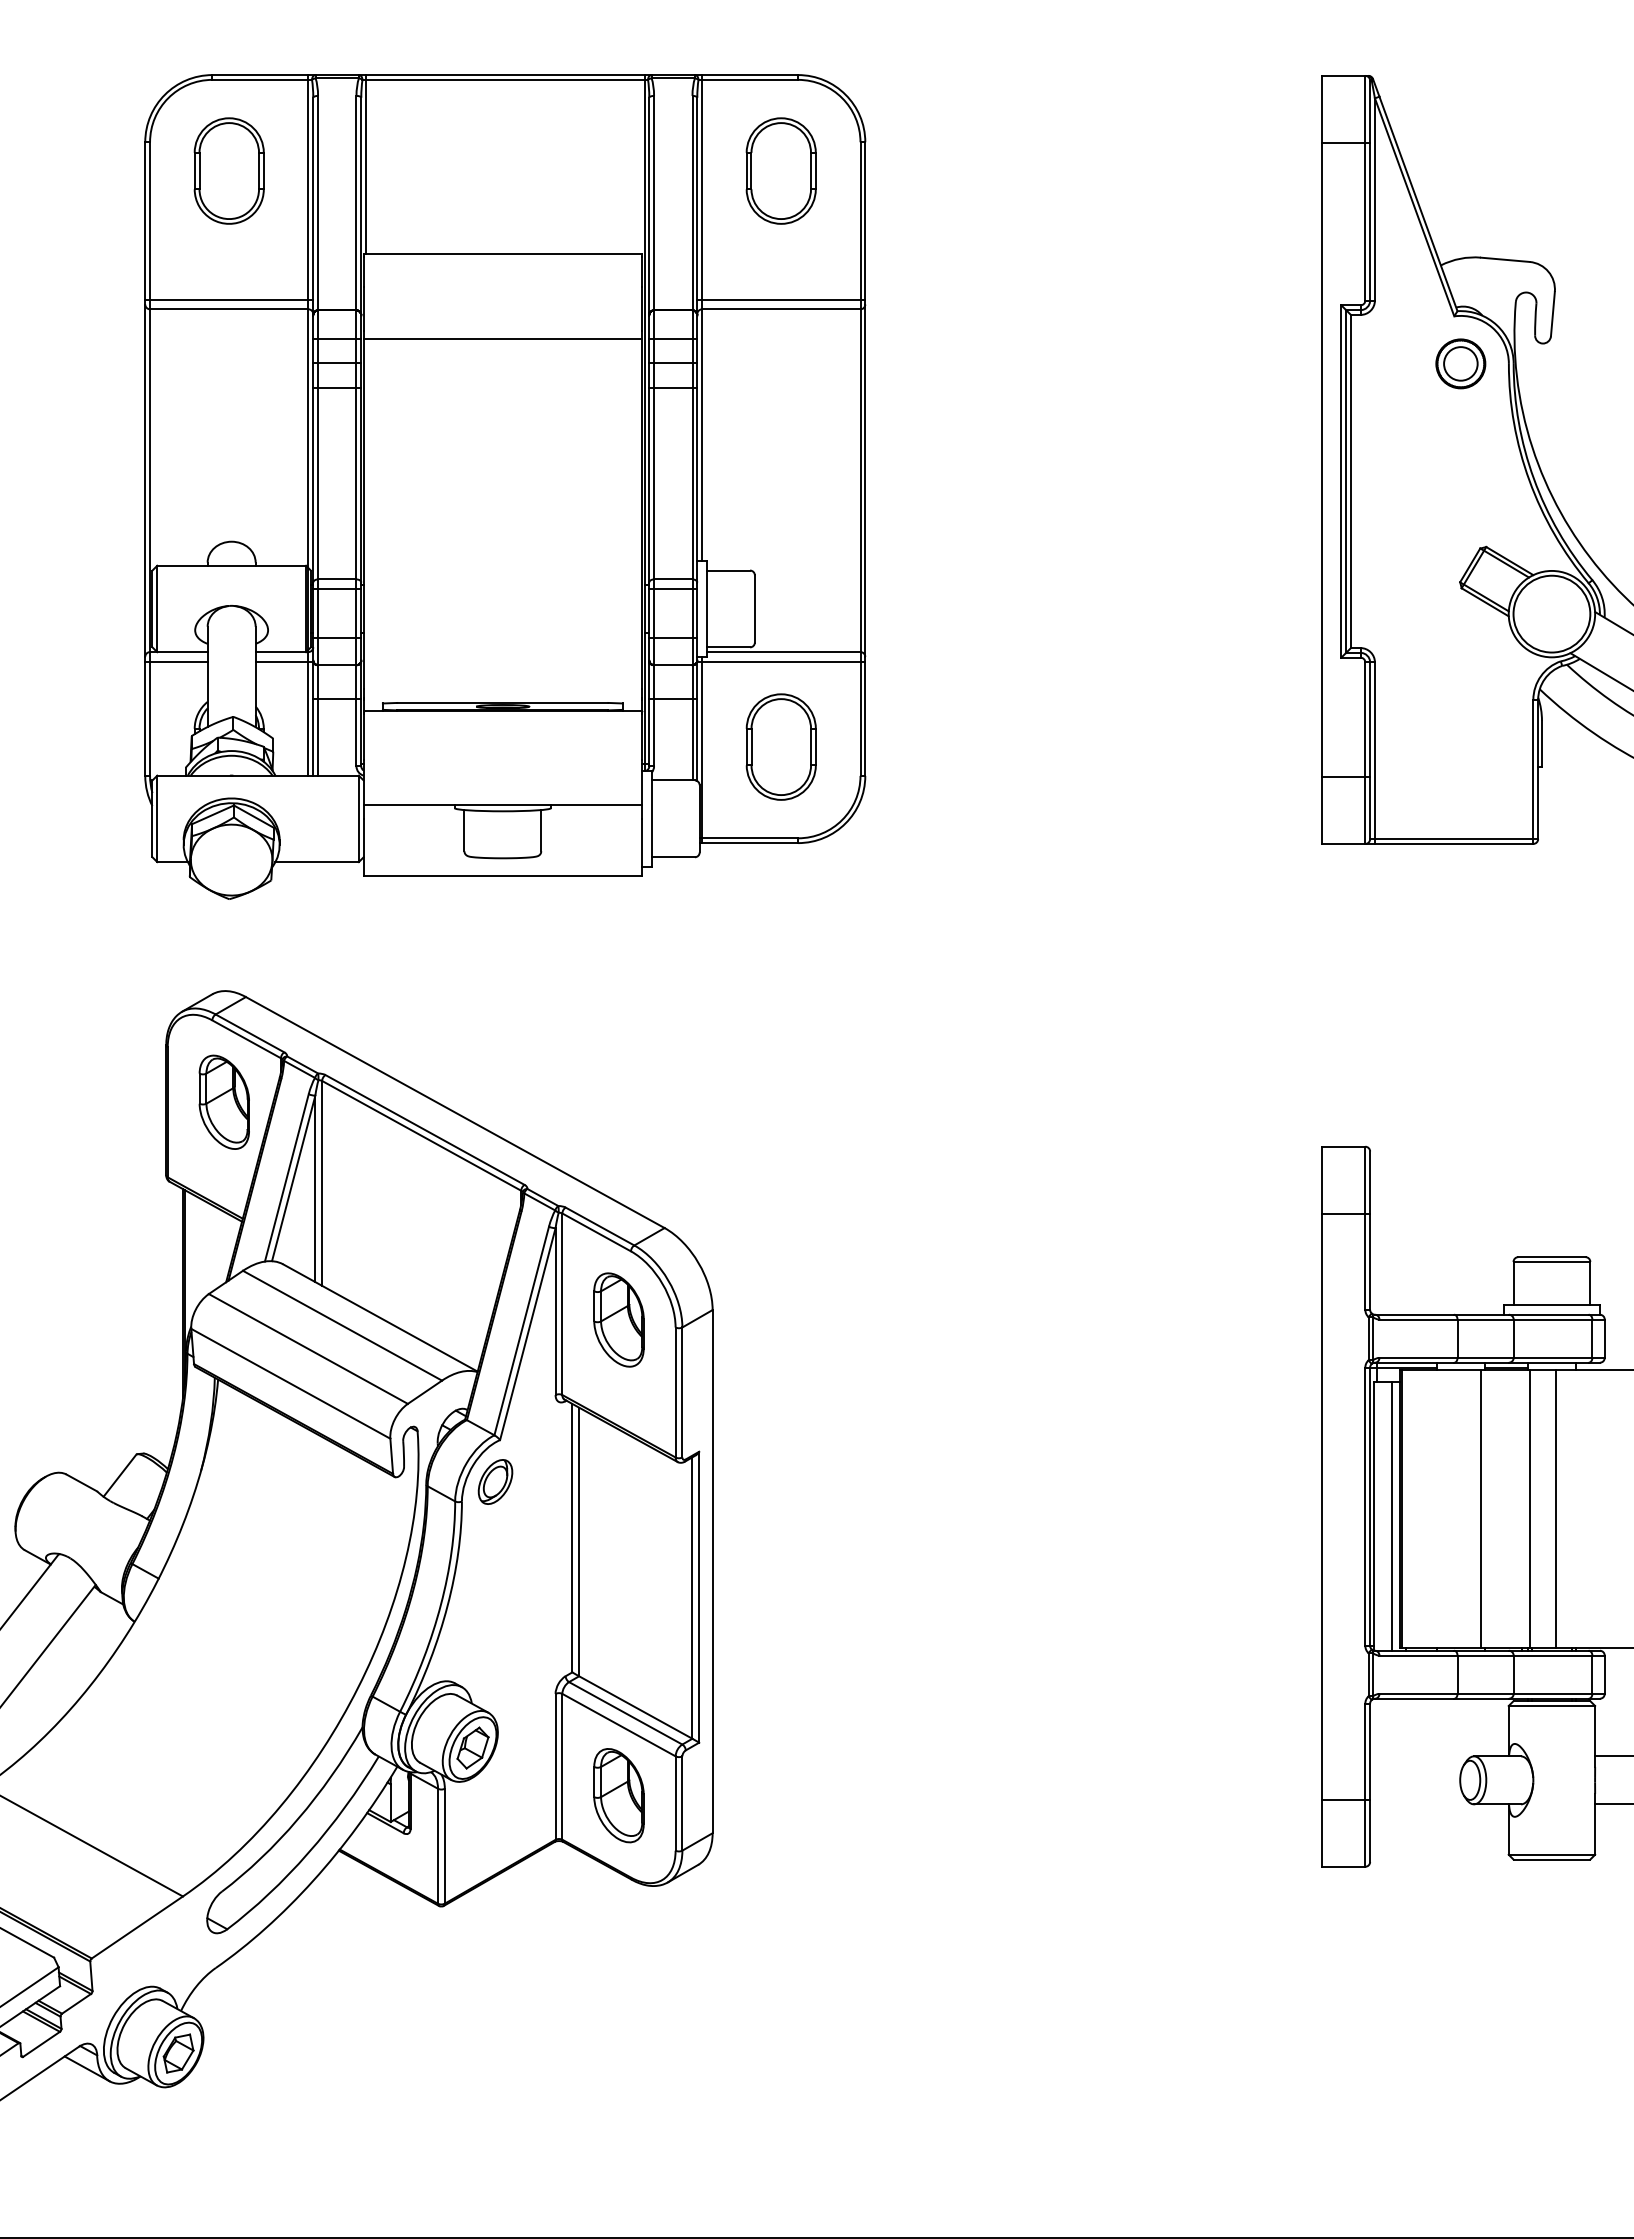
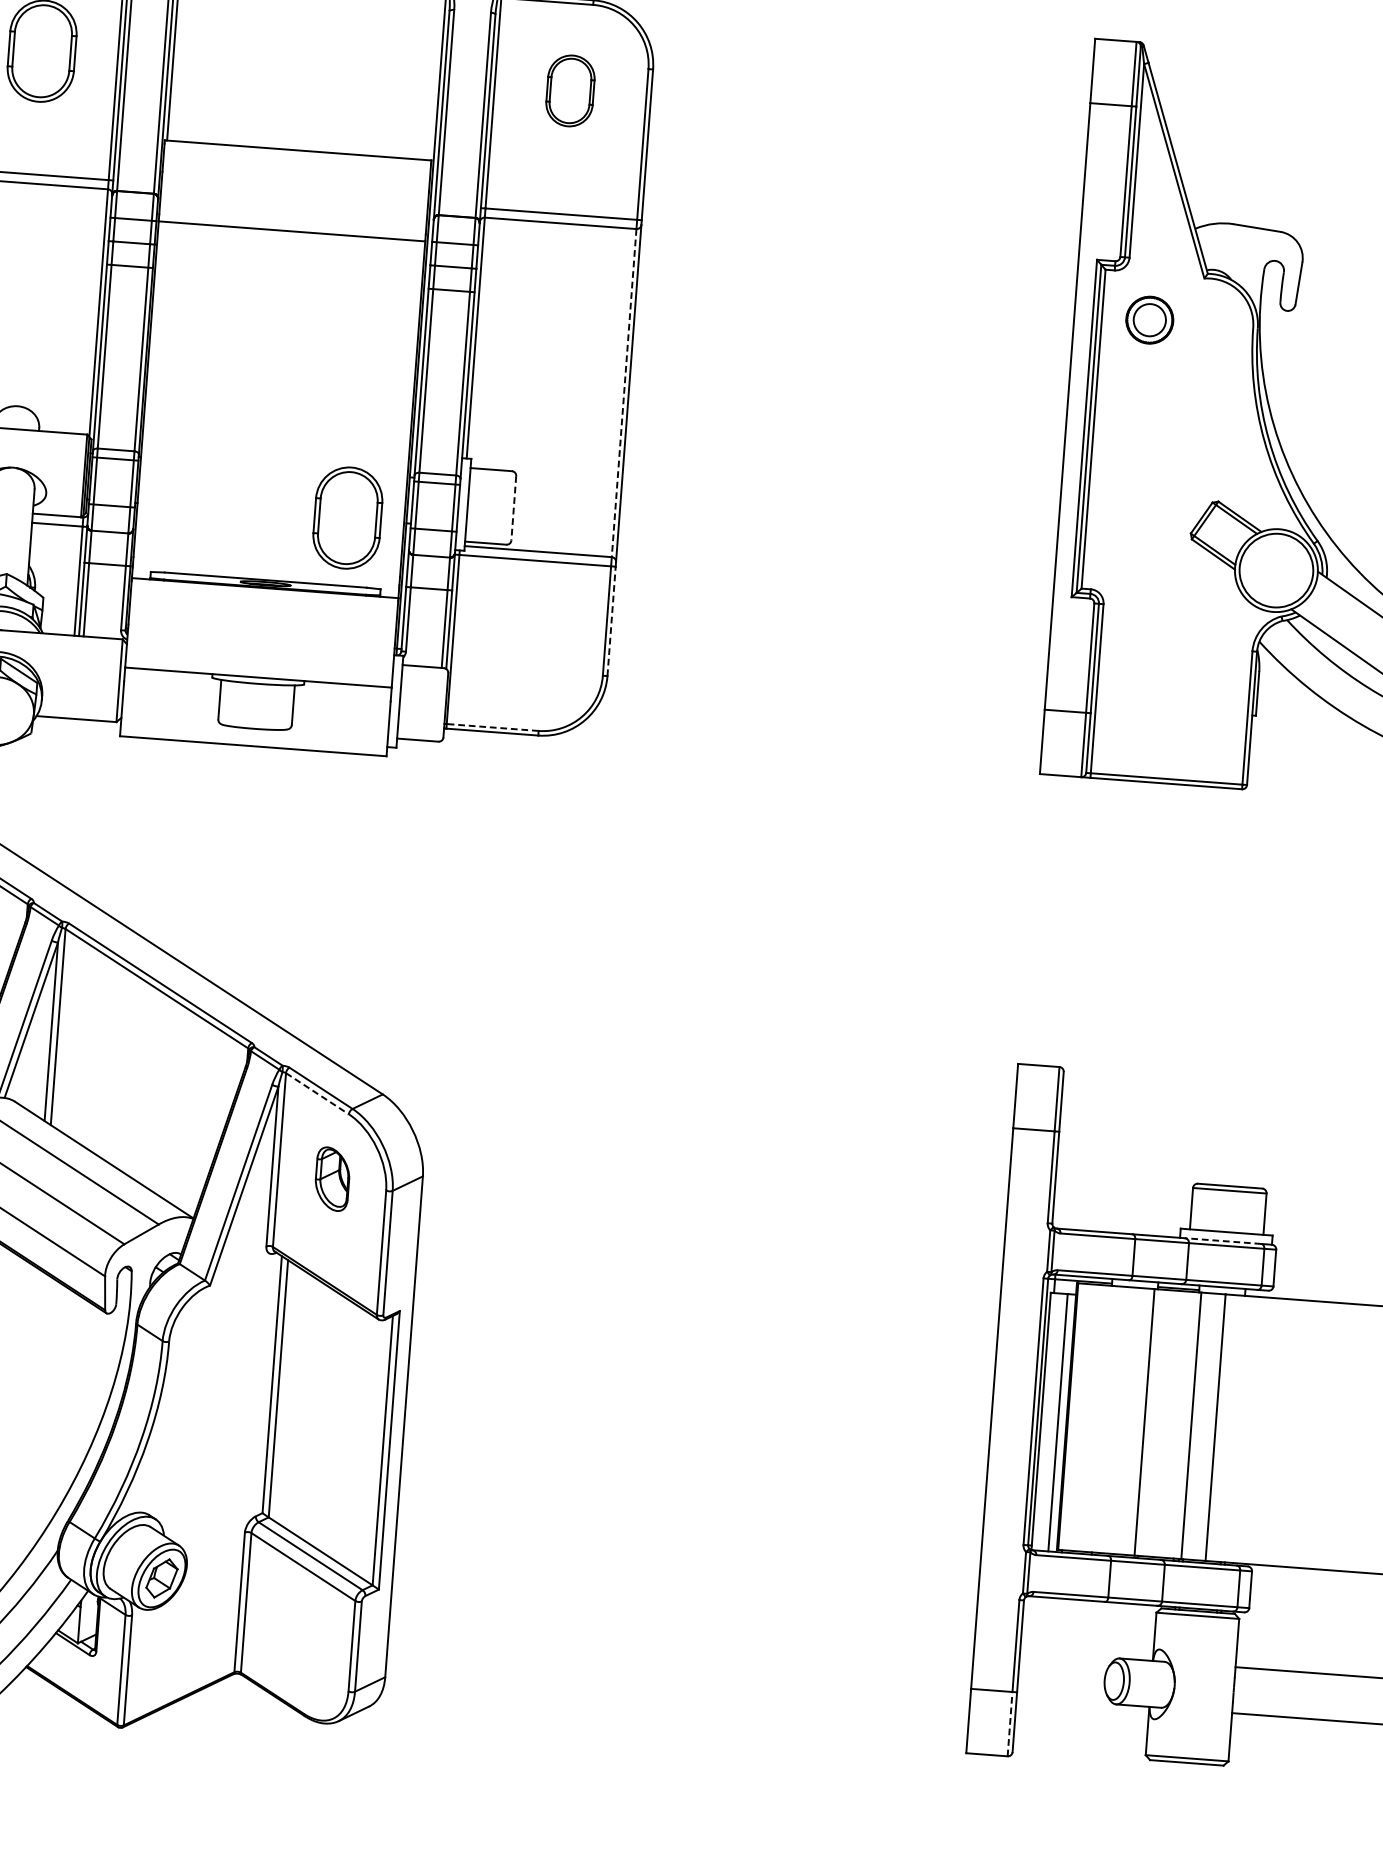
part: (780, 170) -> (569, 90), size x0.7
part: (1460, 363) -> (1149, 319), moved
line: (860, 481) -> (624, 393), solid -> dashed
line: (754, 608) -> (513, 507), solid -> dashed
line: (865, 718) -> (611, 621), solid -> dashed
part: (780, 746) -> (347, 517), moved
line: (749, 838) -> (492, 727), solid -> dashed
line: (597, 1232) -> (318, 1093), solid -> dashed
line: (1548, 1314) -> (1222, 1240), solid -> dashed
part: (618, 1319) -> (332, 1178), size x0.7
part: (495, 1481) -> (202, 1324), removed
part: (618, 1795) -> (297, 1634), removed
line: (1365, 1833) -> (1010, 1724), solid -> dashed

